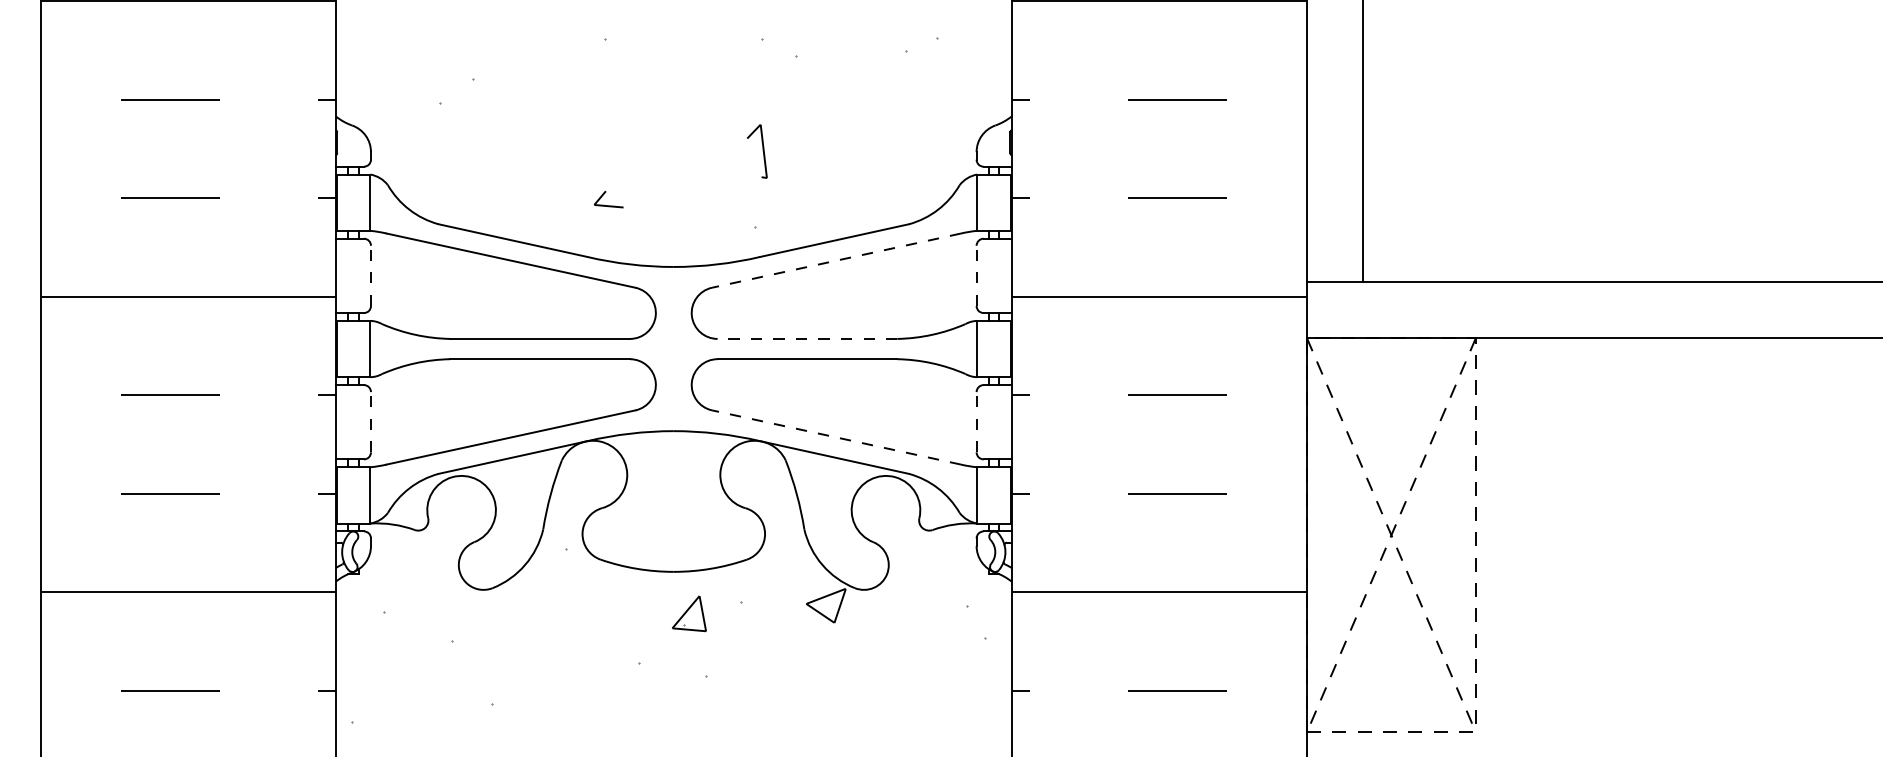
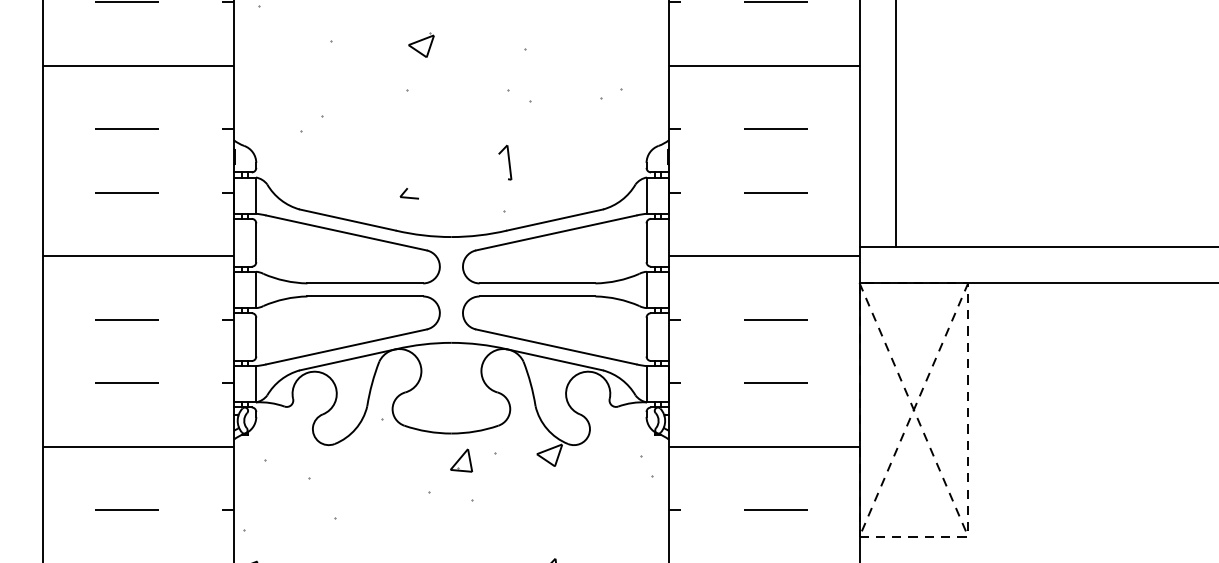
line: (835, 261) -> (555, 233), dashed -> solid
line: (371, 275) -> (256, 242), dashed -> solid
line: (976, 275) -> (646, 242), dashed -> solid
line: (807, 339) -> (537, 283), dashed -> solid
line: (371, 421) -> (256, 336), dashed -> solid
line: (976, 421) -> (646, 336), dashed -> solid
line: (835, 436) -> (555, 346), dashed -> solid

